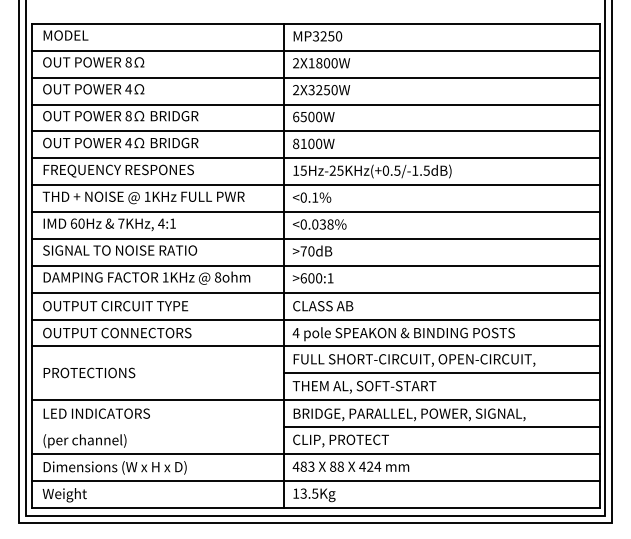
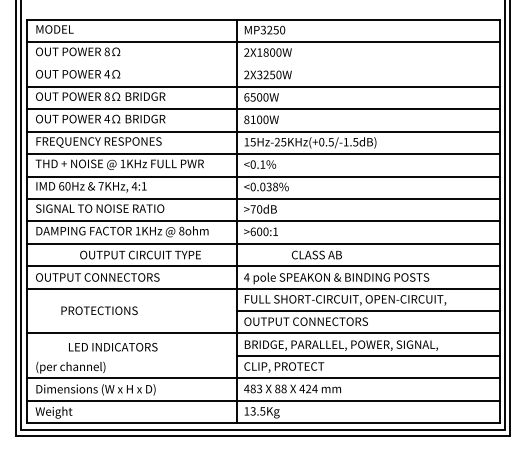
line: (315, 77) -> (263, 64), removed
text: (115, 306) -> (140, 255), moved
text: (323, 306) -> (317, 255), moved
text: (89, 372) -> (99, 310), moved
text: (366, 387) -> (305, 322), THEM AL, SOFT-START -> OUTPUT CONNECTORS
text: (96, 413) -> (112, 347), moved

